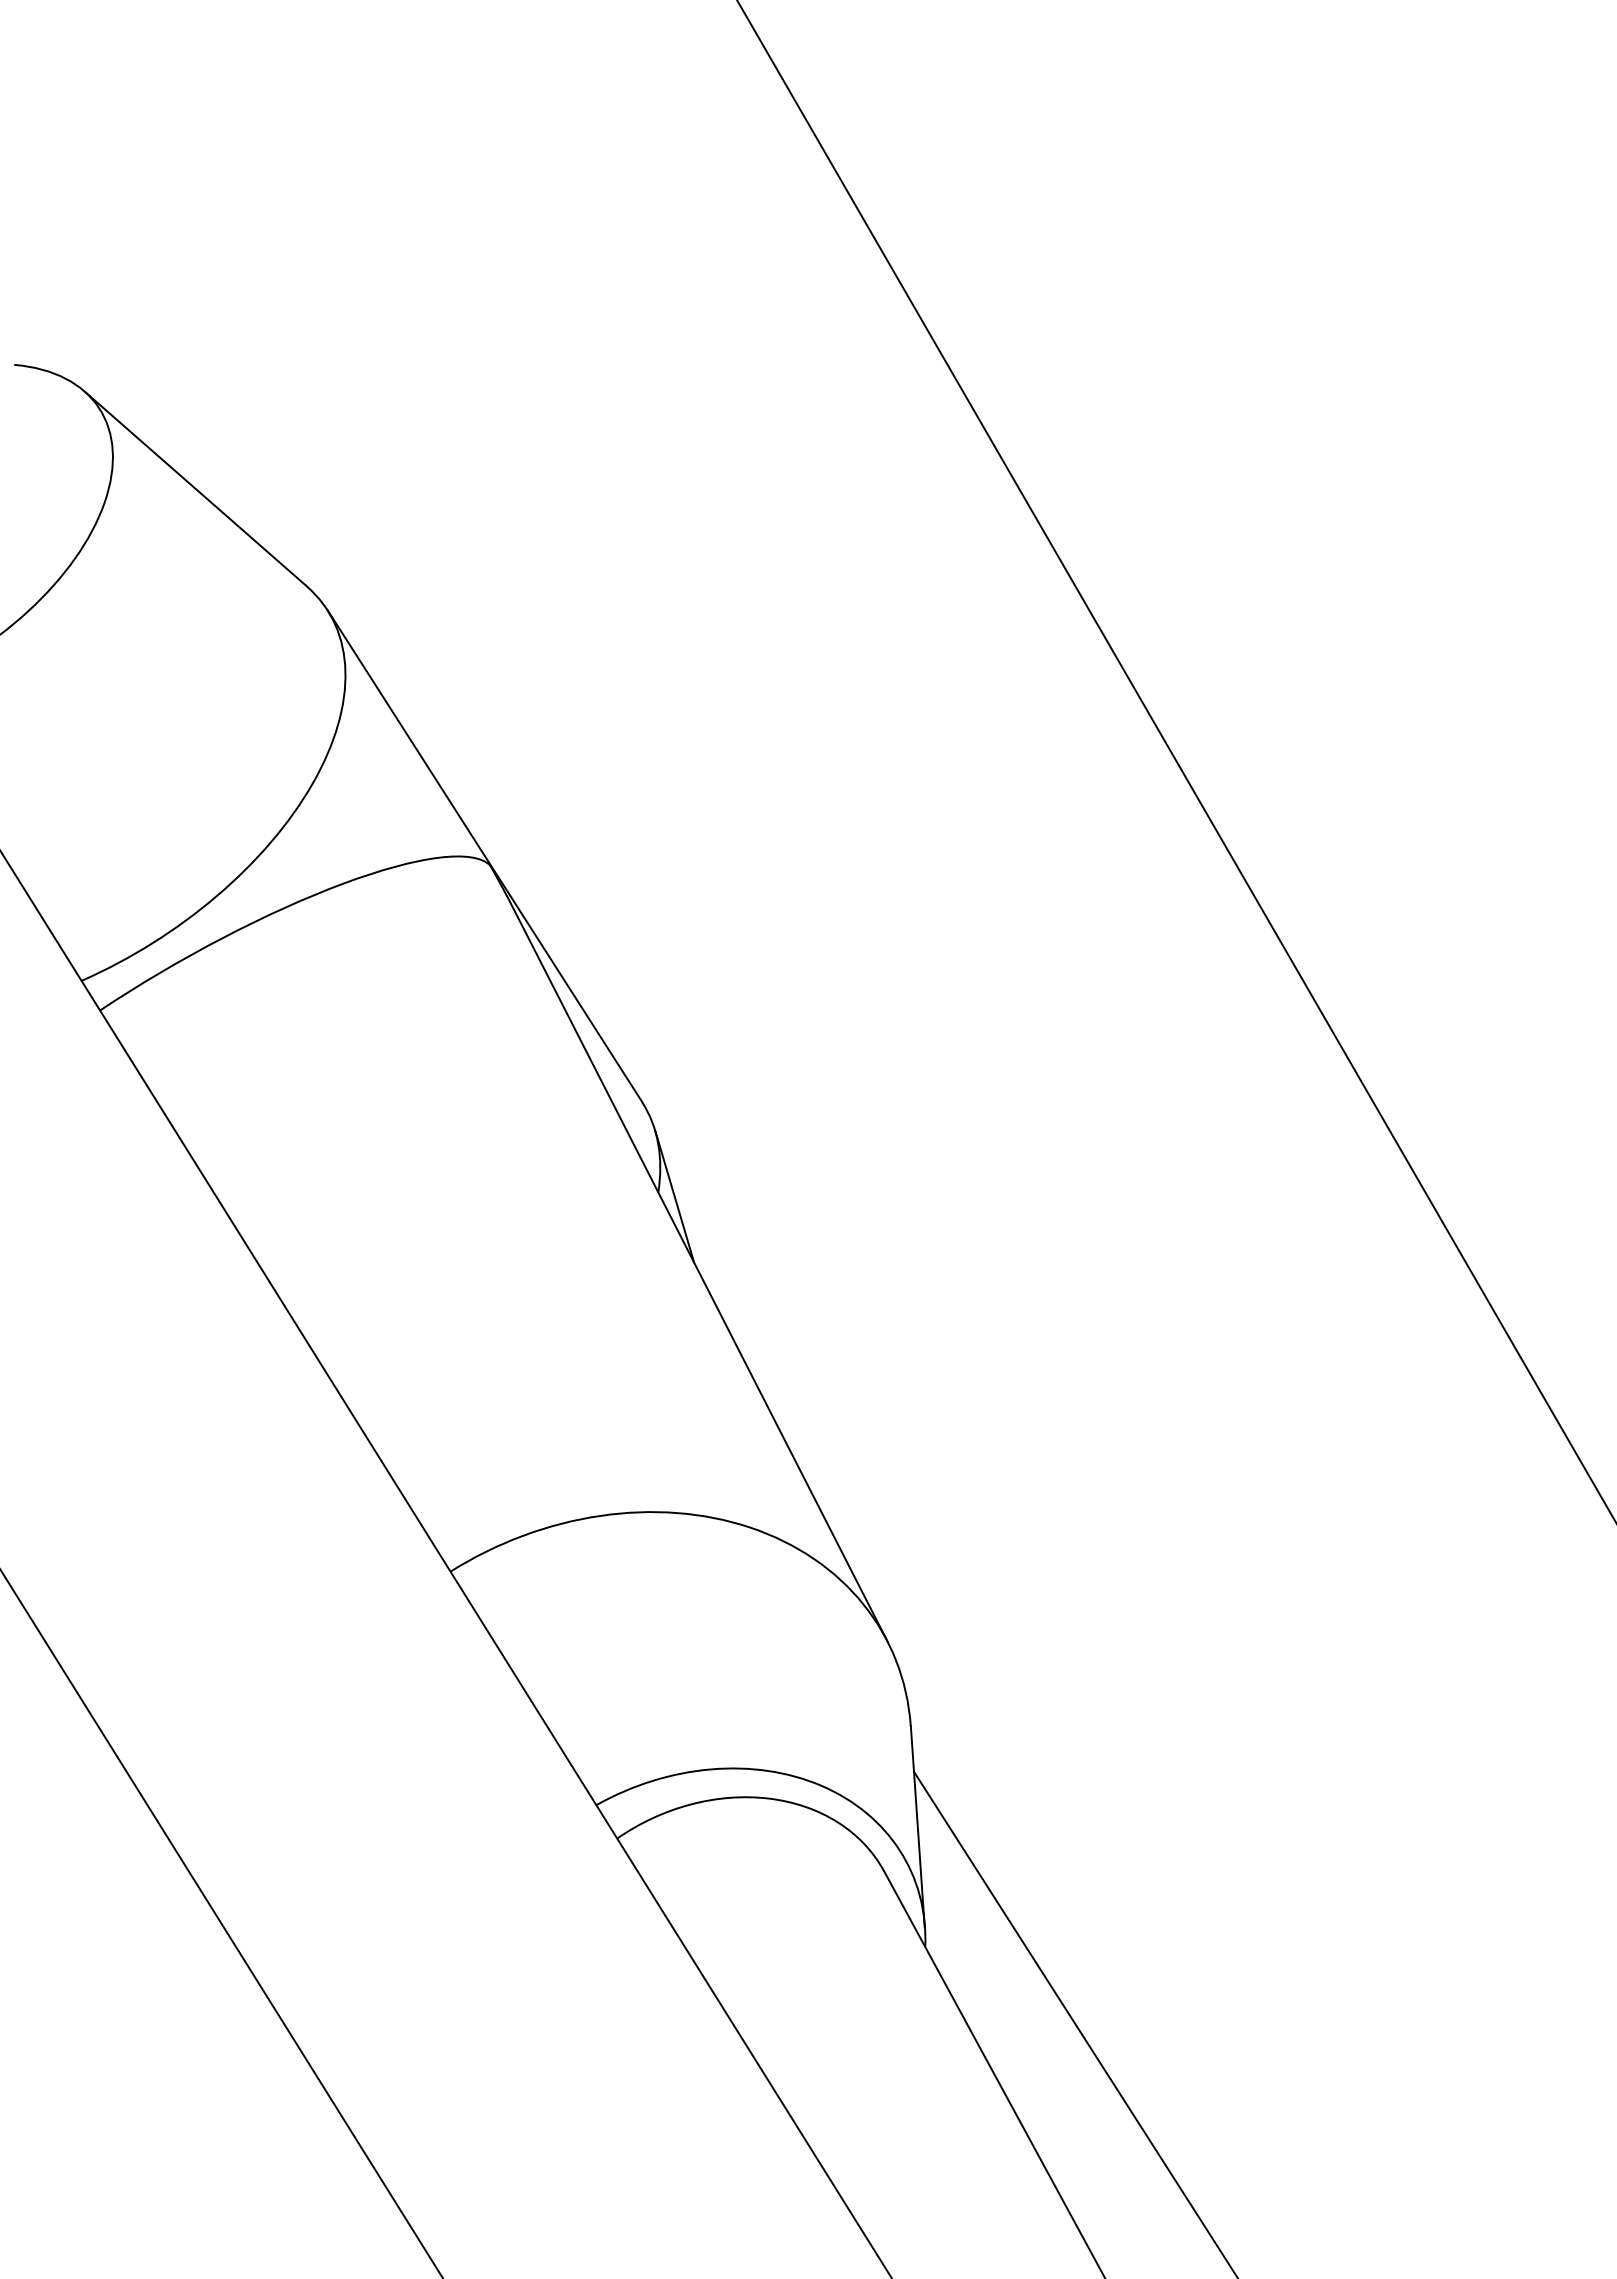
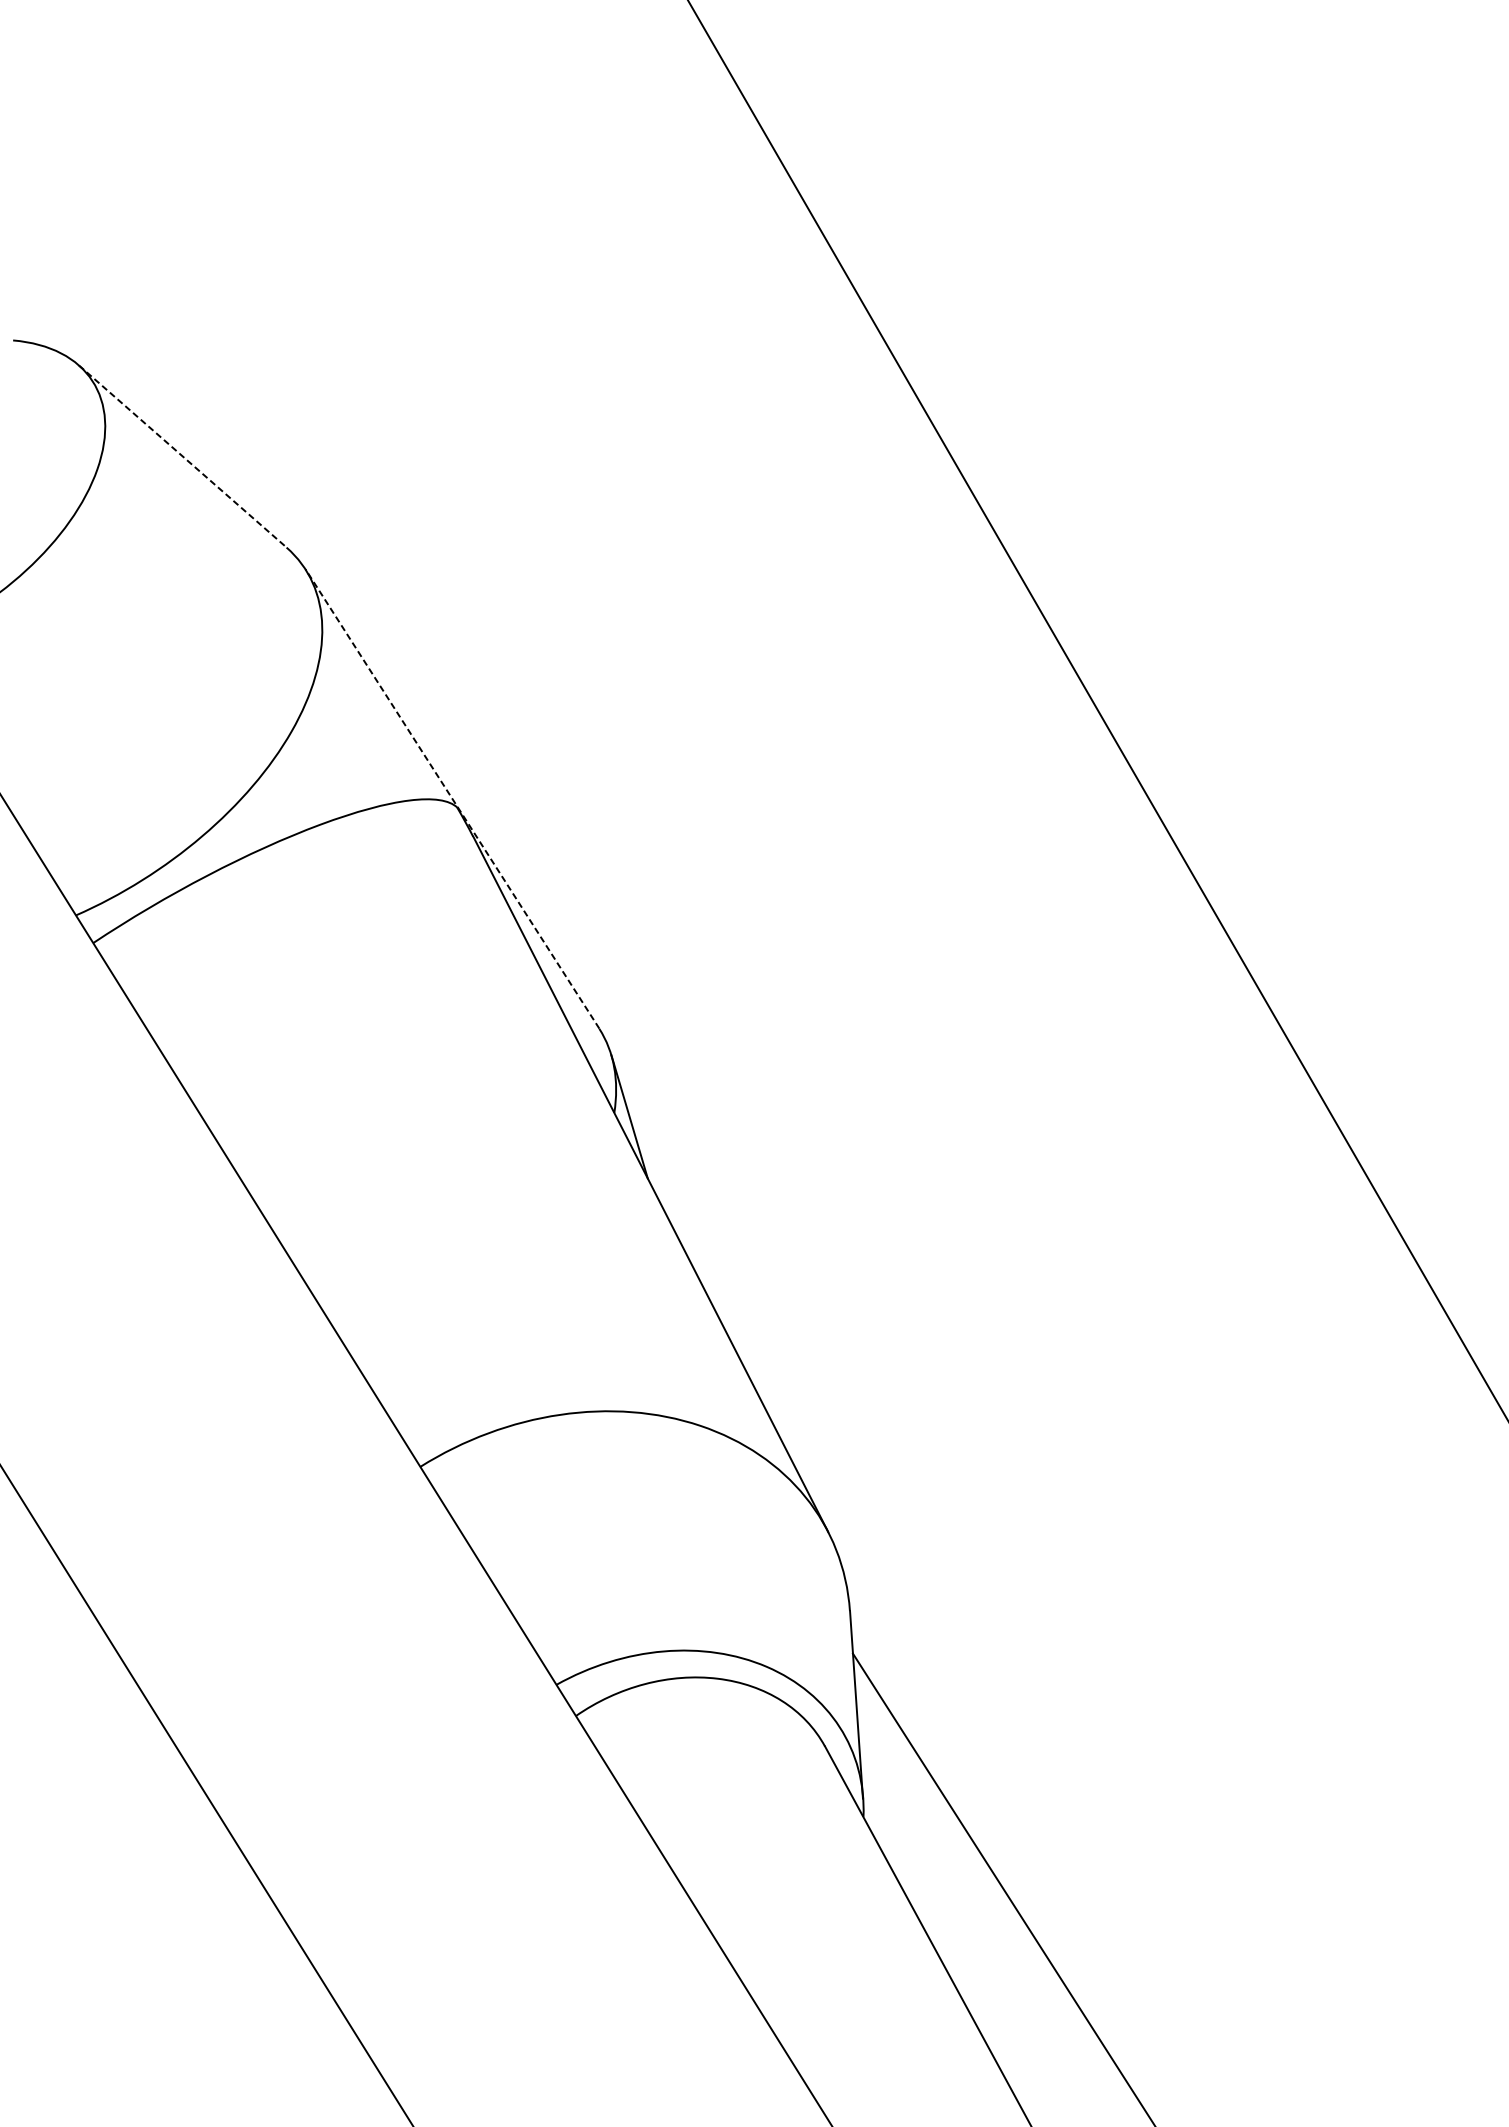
line: (196, 489) -> (183, 456), solid -> dashed
line: (484, 855) -> (452, 798), solid -> dashed

